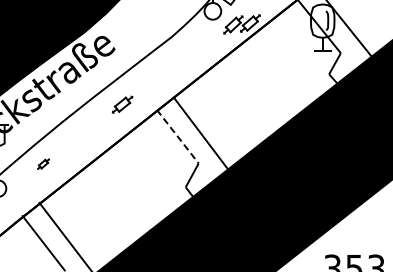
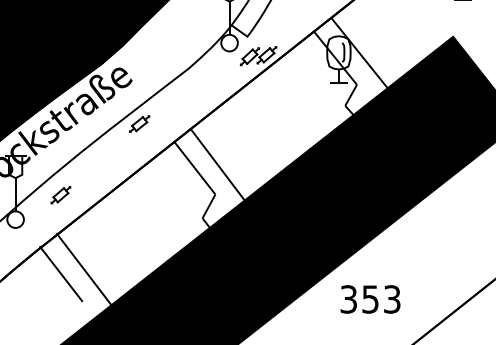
part: (122, 104) -> (139, 123), moved
line: (177, 136) -> (194, 167), dashed -> solid
part: (43, 164) -> (60, 195), size x1.67

